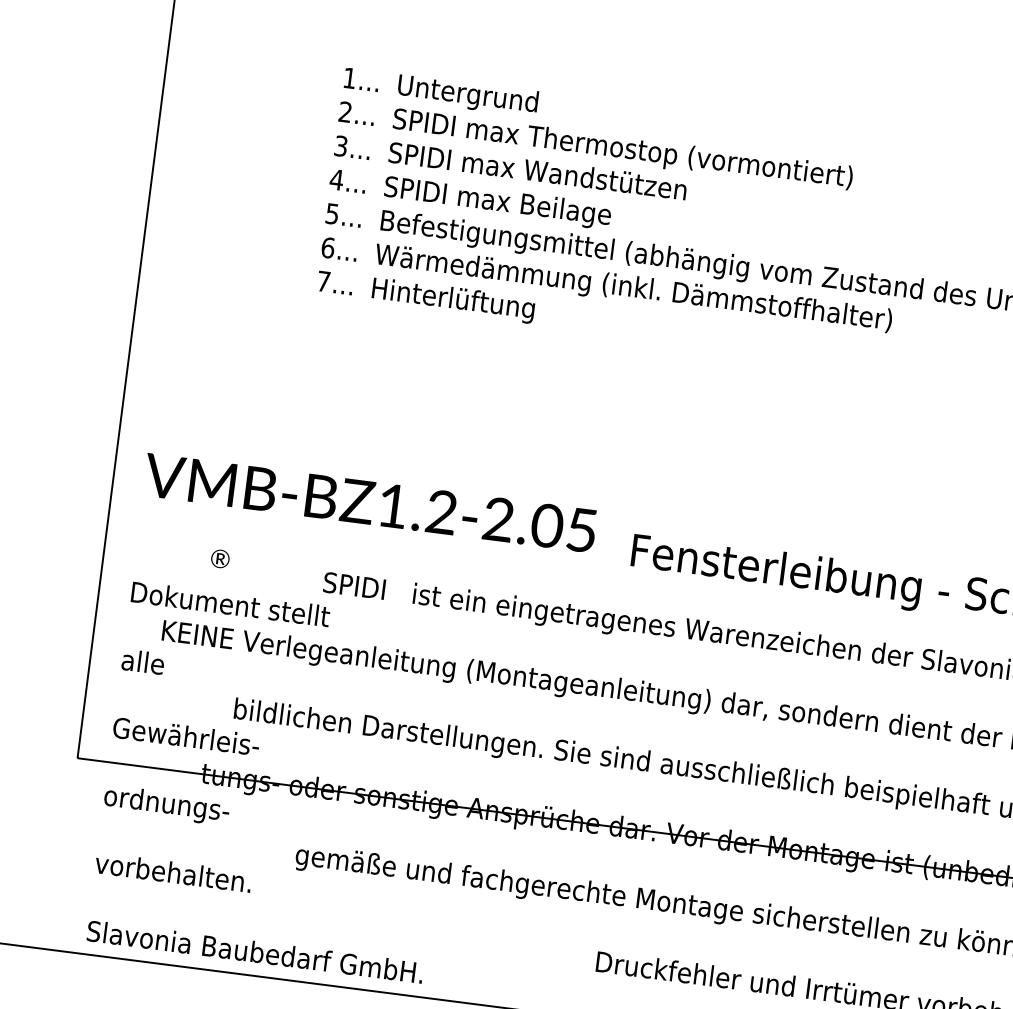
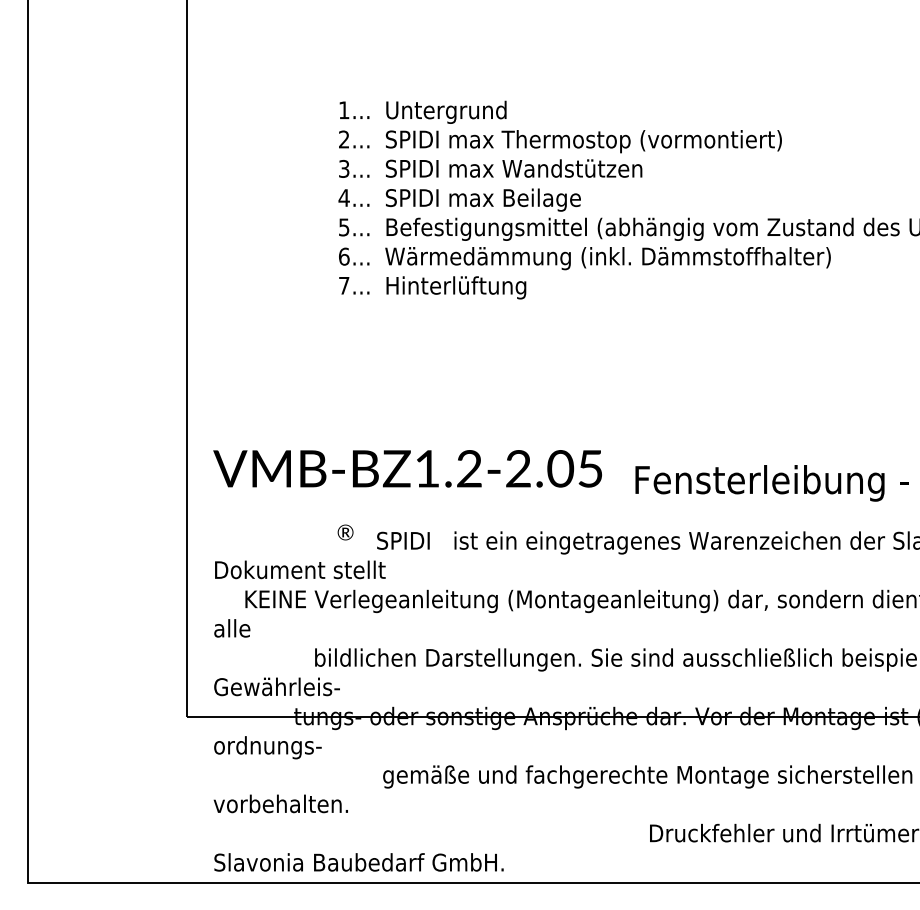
text: (220, 558) -> (345, 532), moved

